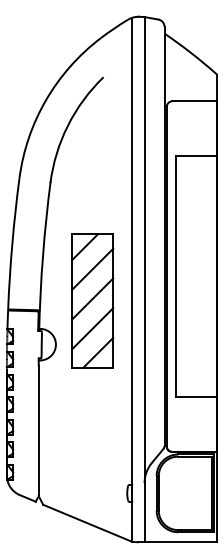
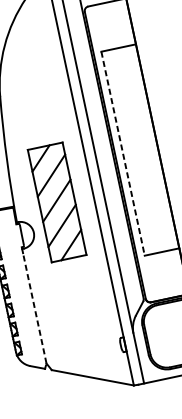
line: (176, 276) -> (123, 153), solid -> dashed
part: (92, 300) -> (56, 202), moved
line: (38, 431) -> (34, 309), solid -> dashed

